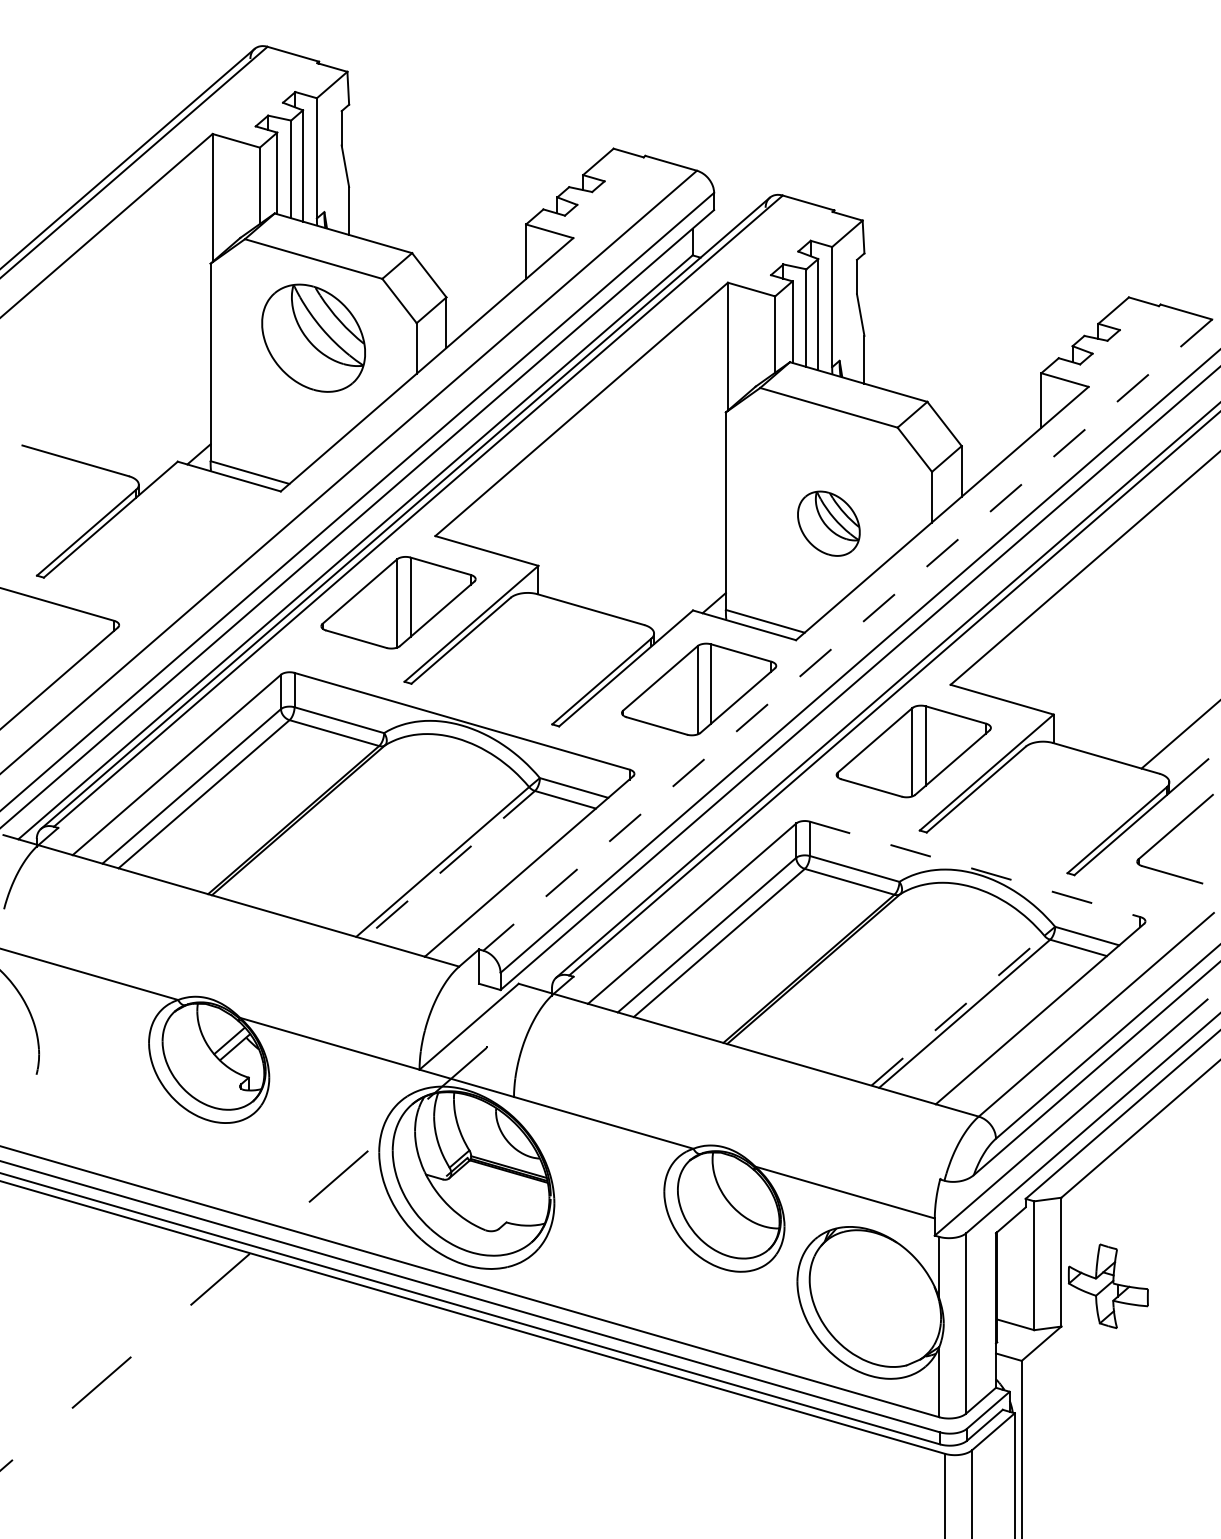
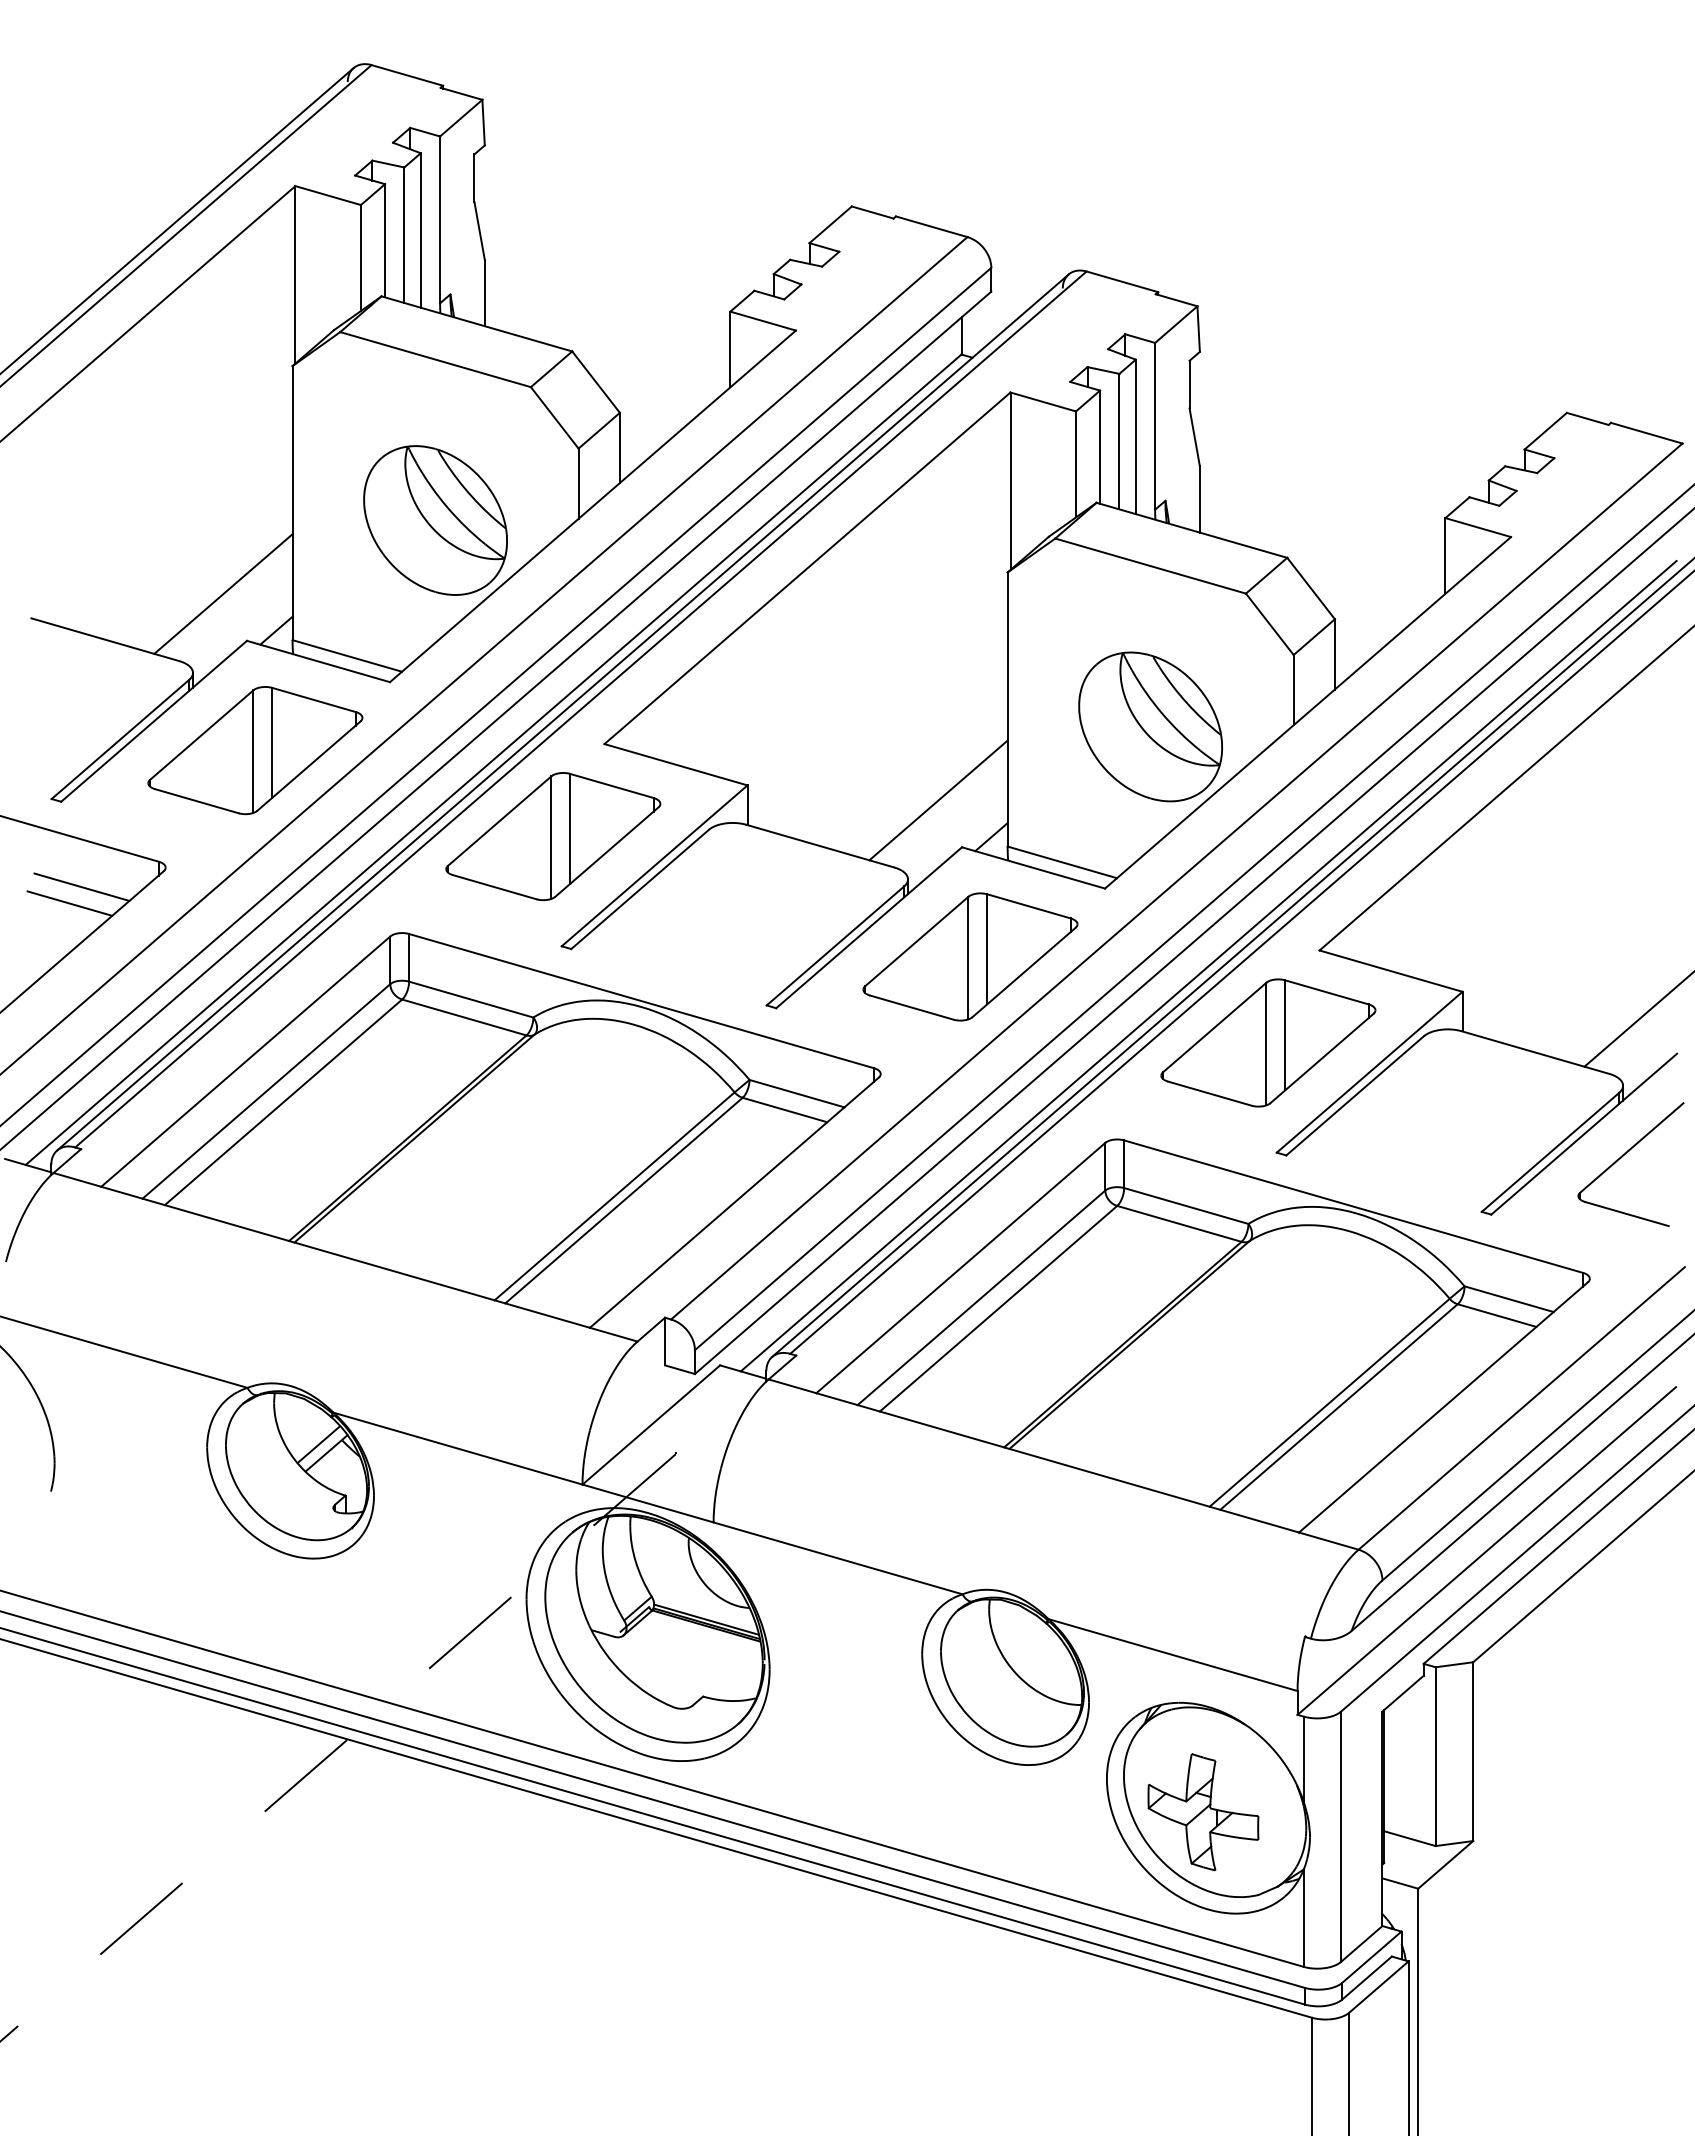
part: (313, 338) -> (435, 520), moved
line: (160, 427) -> (223, 593), added
part: (828, 523) -> (1150, 726), size x1.67
part: (183, 540) -> (255, 750), added
line: (676, 576) -> (938, 800), added
line: (847, 635) -> (1176, 881), dashed -> solid
line: (58, 638) -> (81, 886), added
line: (49, 650) -> (69, 903), added
line: (870, 696) -> (1208, 966), added
line: (449, 864) -> (623, 1200), dashed -> solid
line: (975, 869) -> (1353, 1206), dashed -> solid
line: (957, 1010) -> (1329, 1402), dashed -> solid
part: (1108, 1286) -> (1203, 1812), moved

